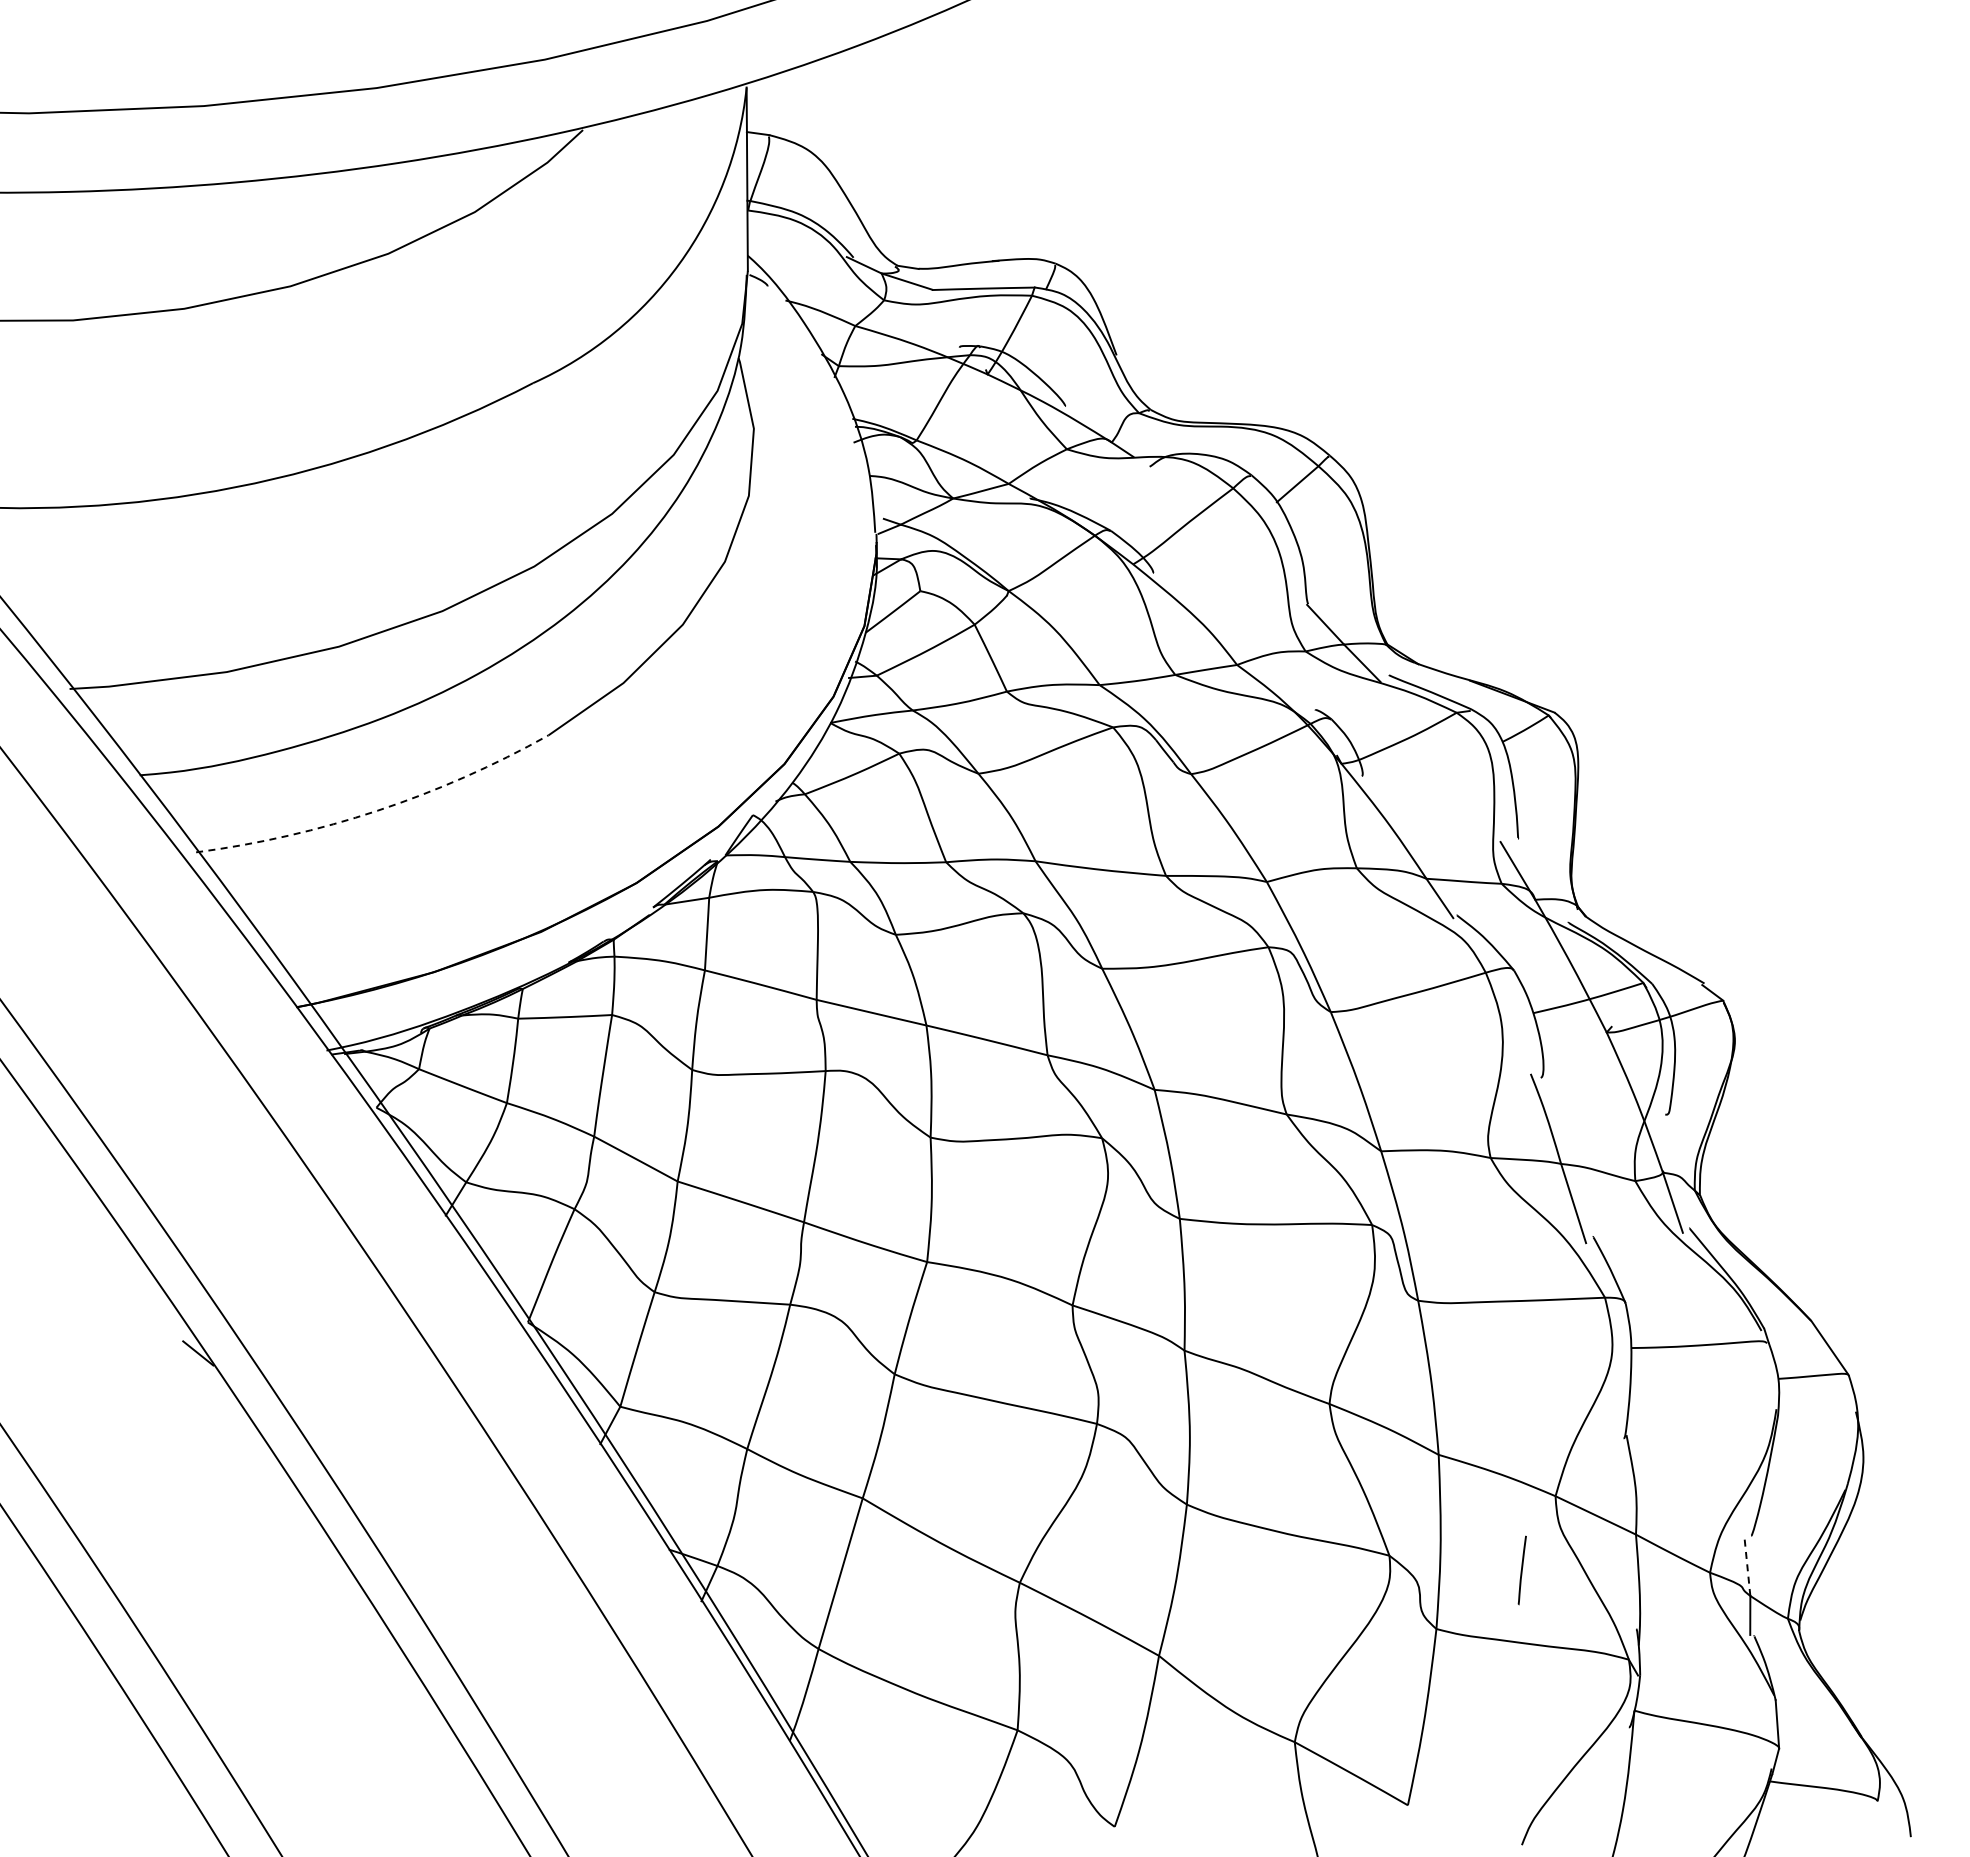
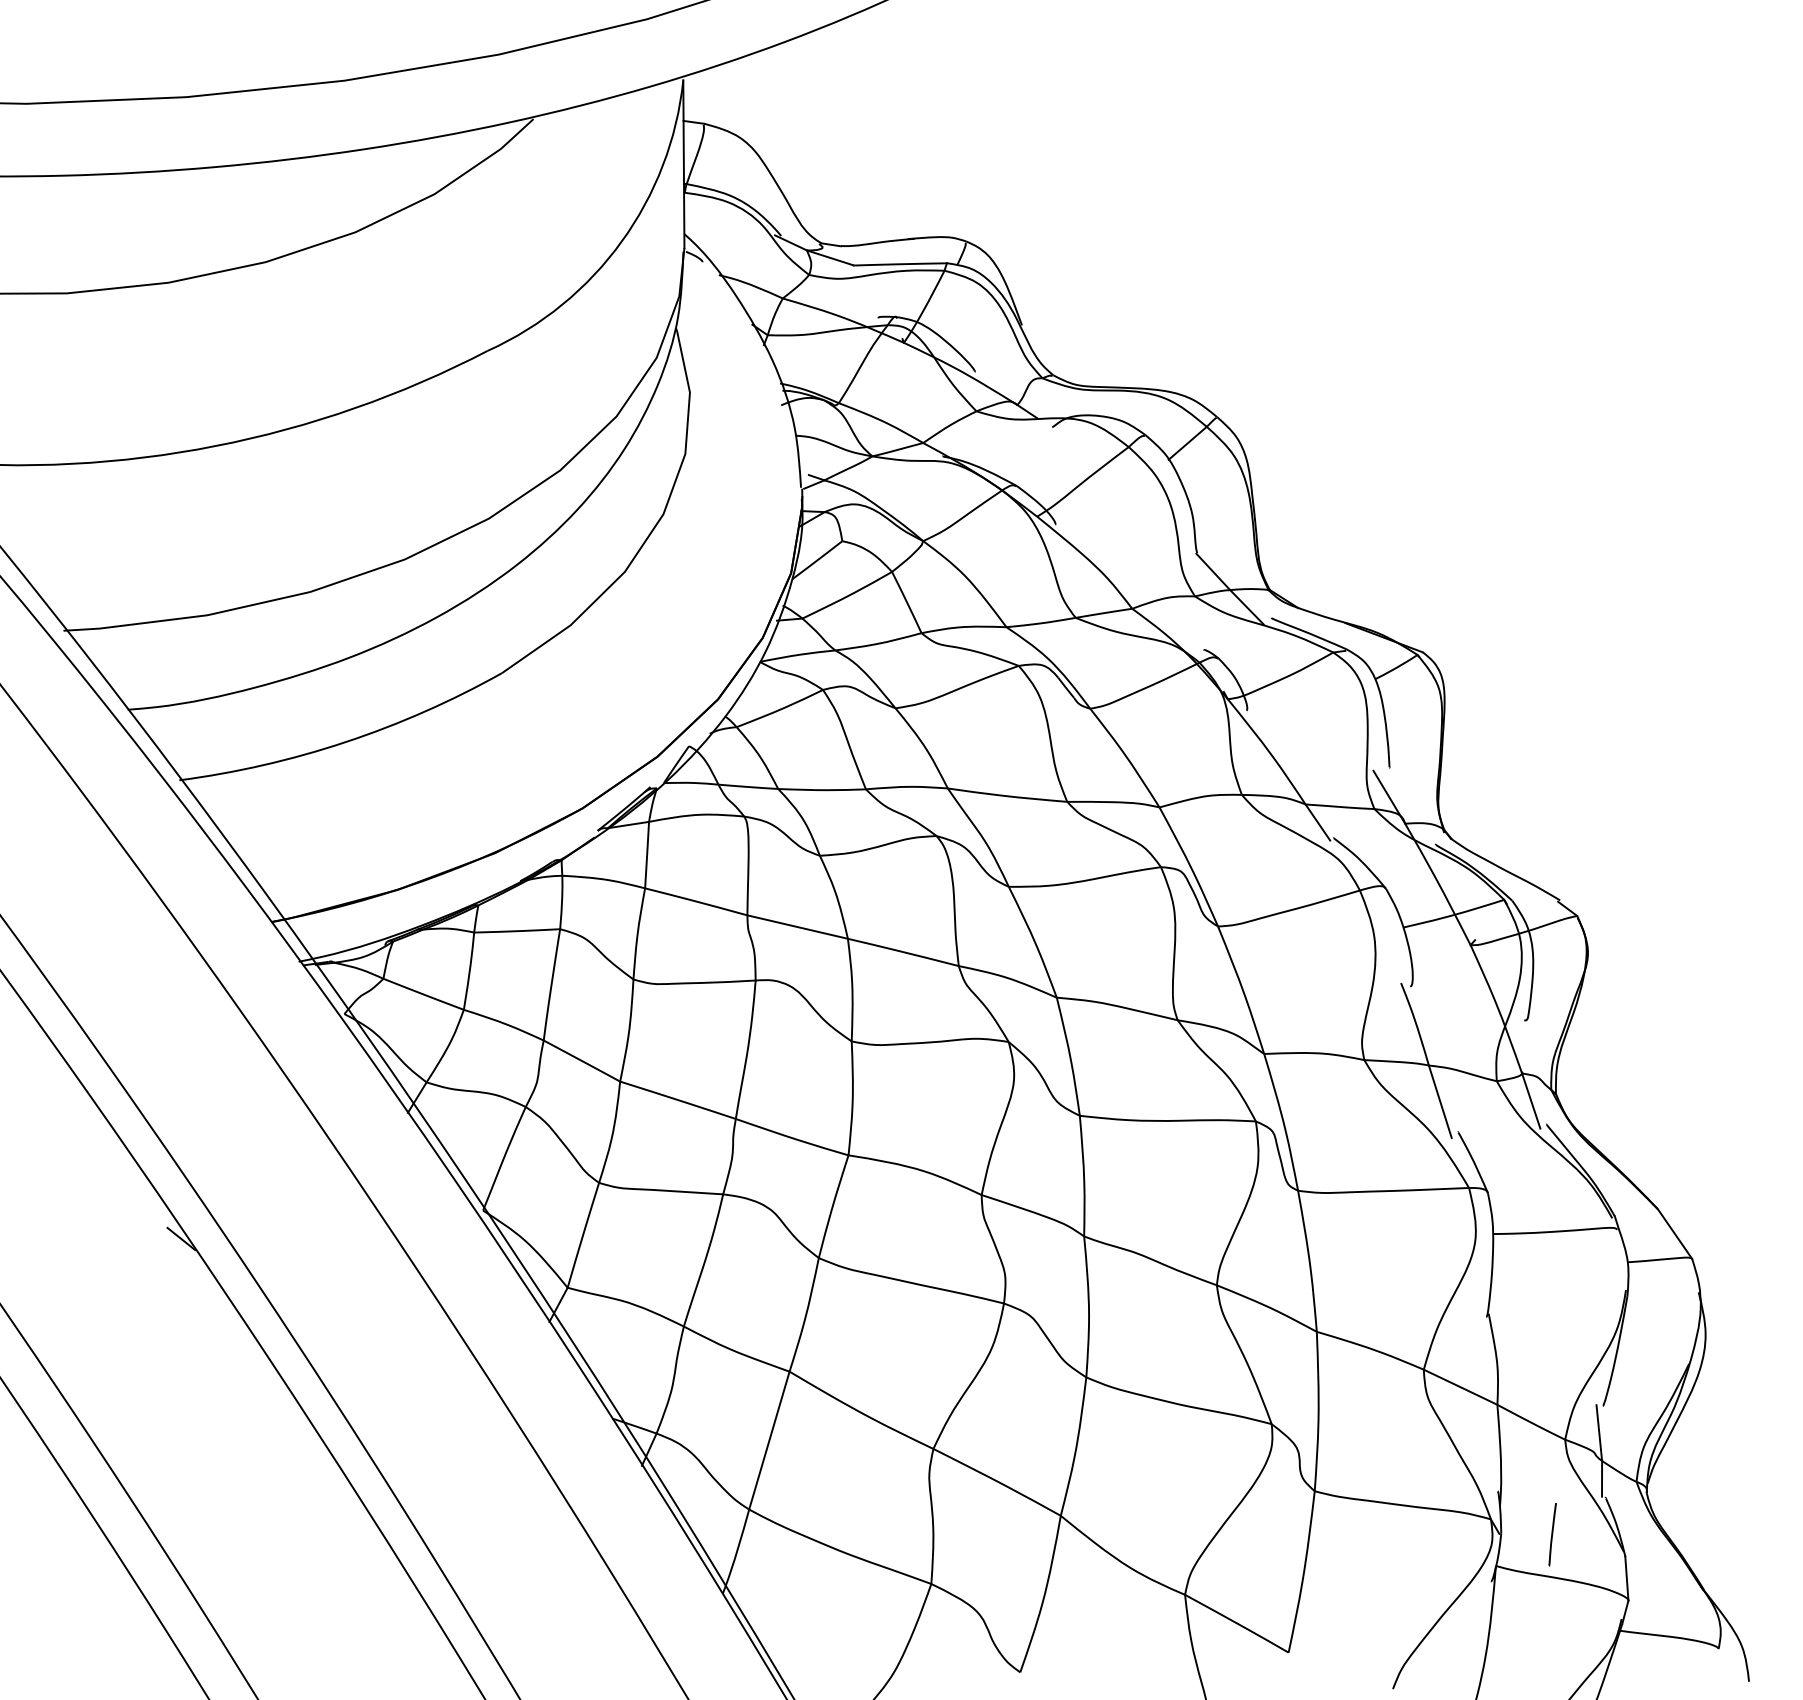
arc: (377, 810) -> (345, 741), dashed -> solid
line: (1747, 1565) -> (1599, 1433), dashed -> solid
line: (1521, 1570) -> (1551, 1534), moved

